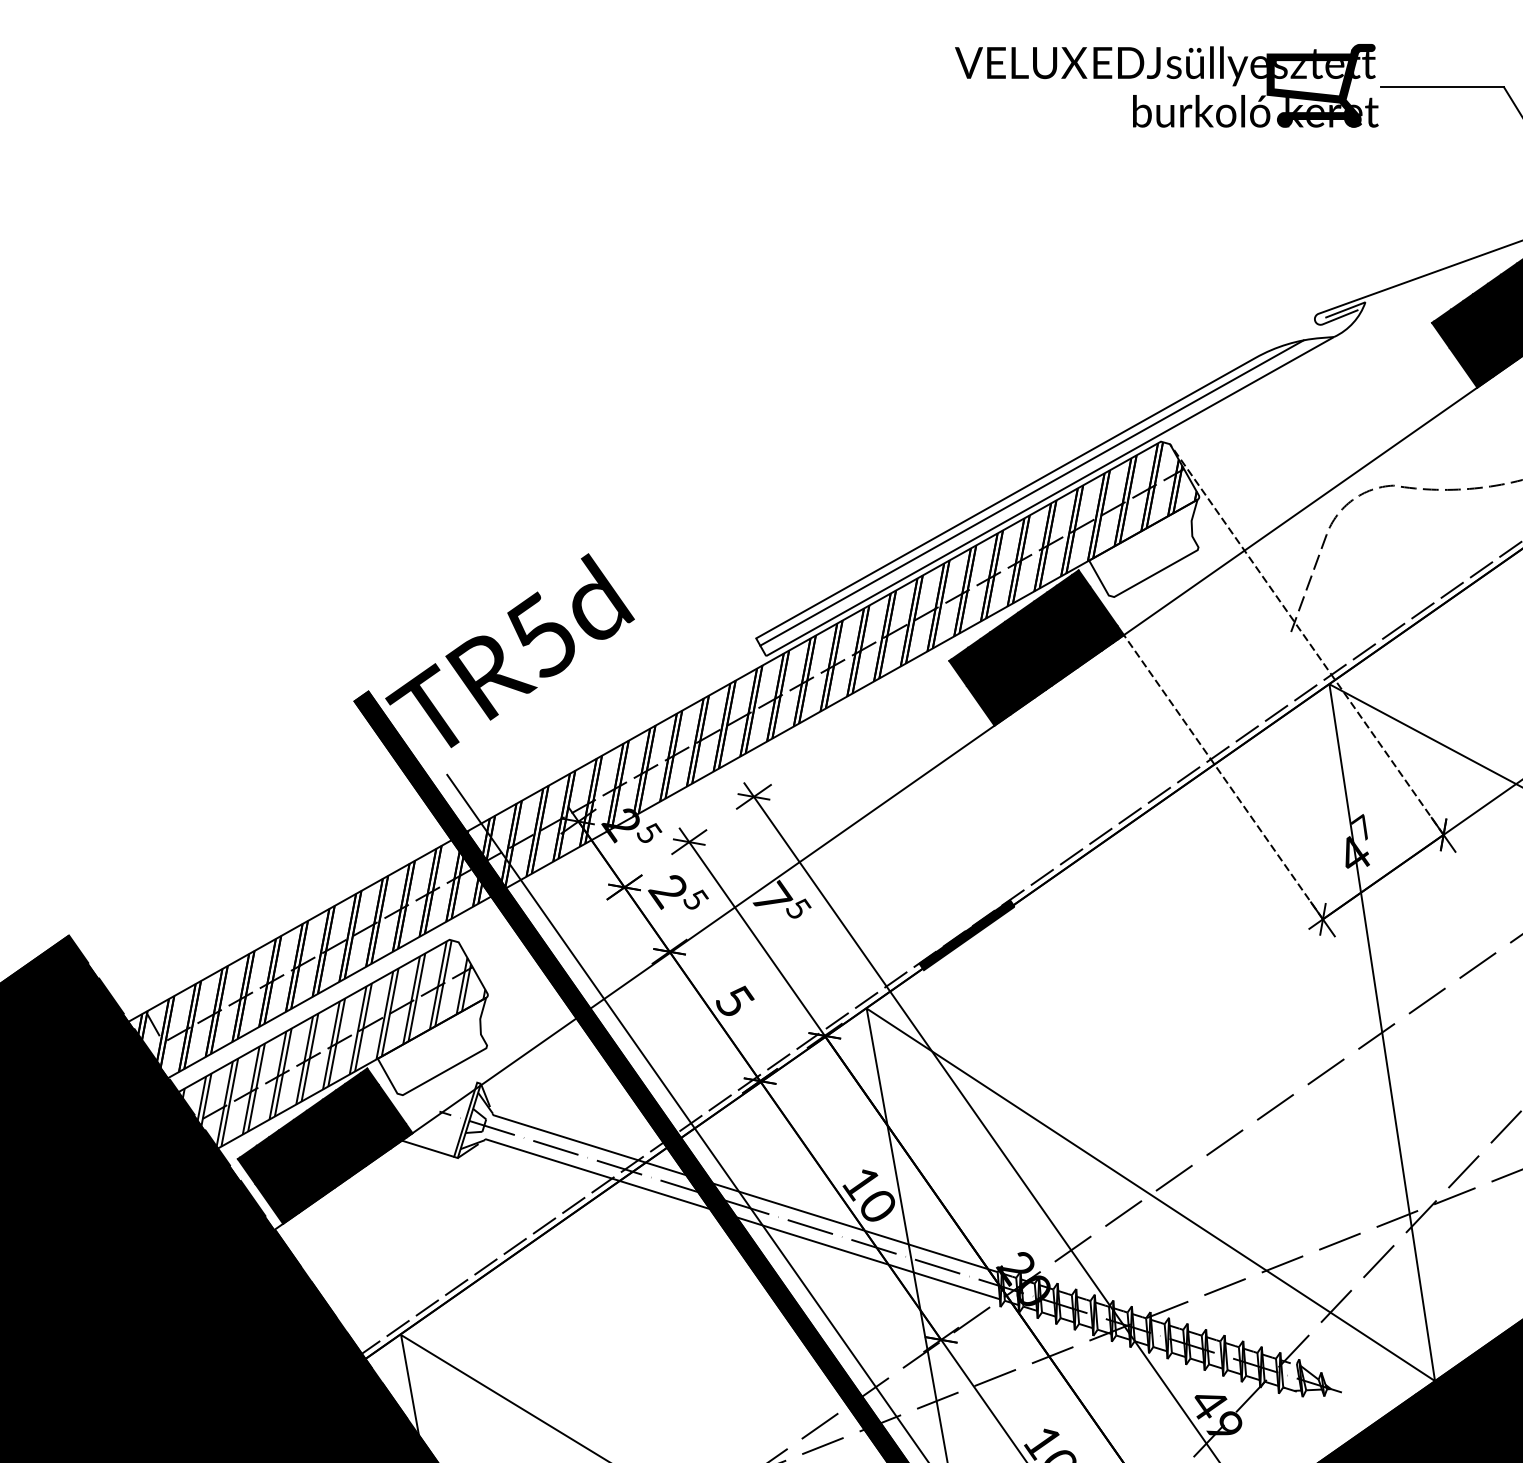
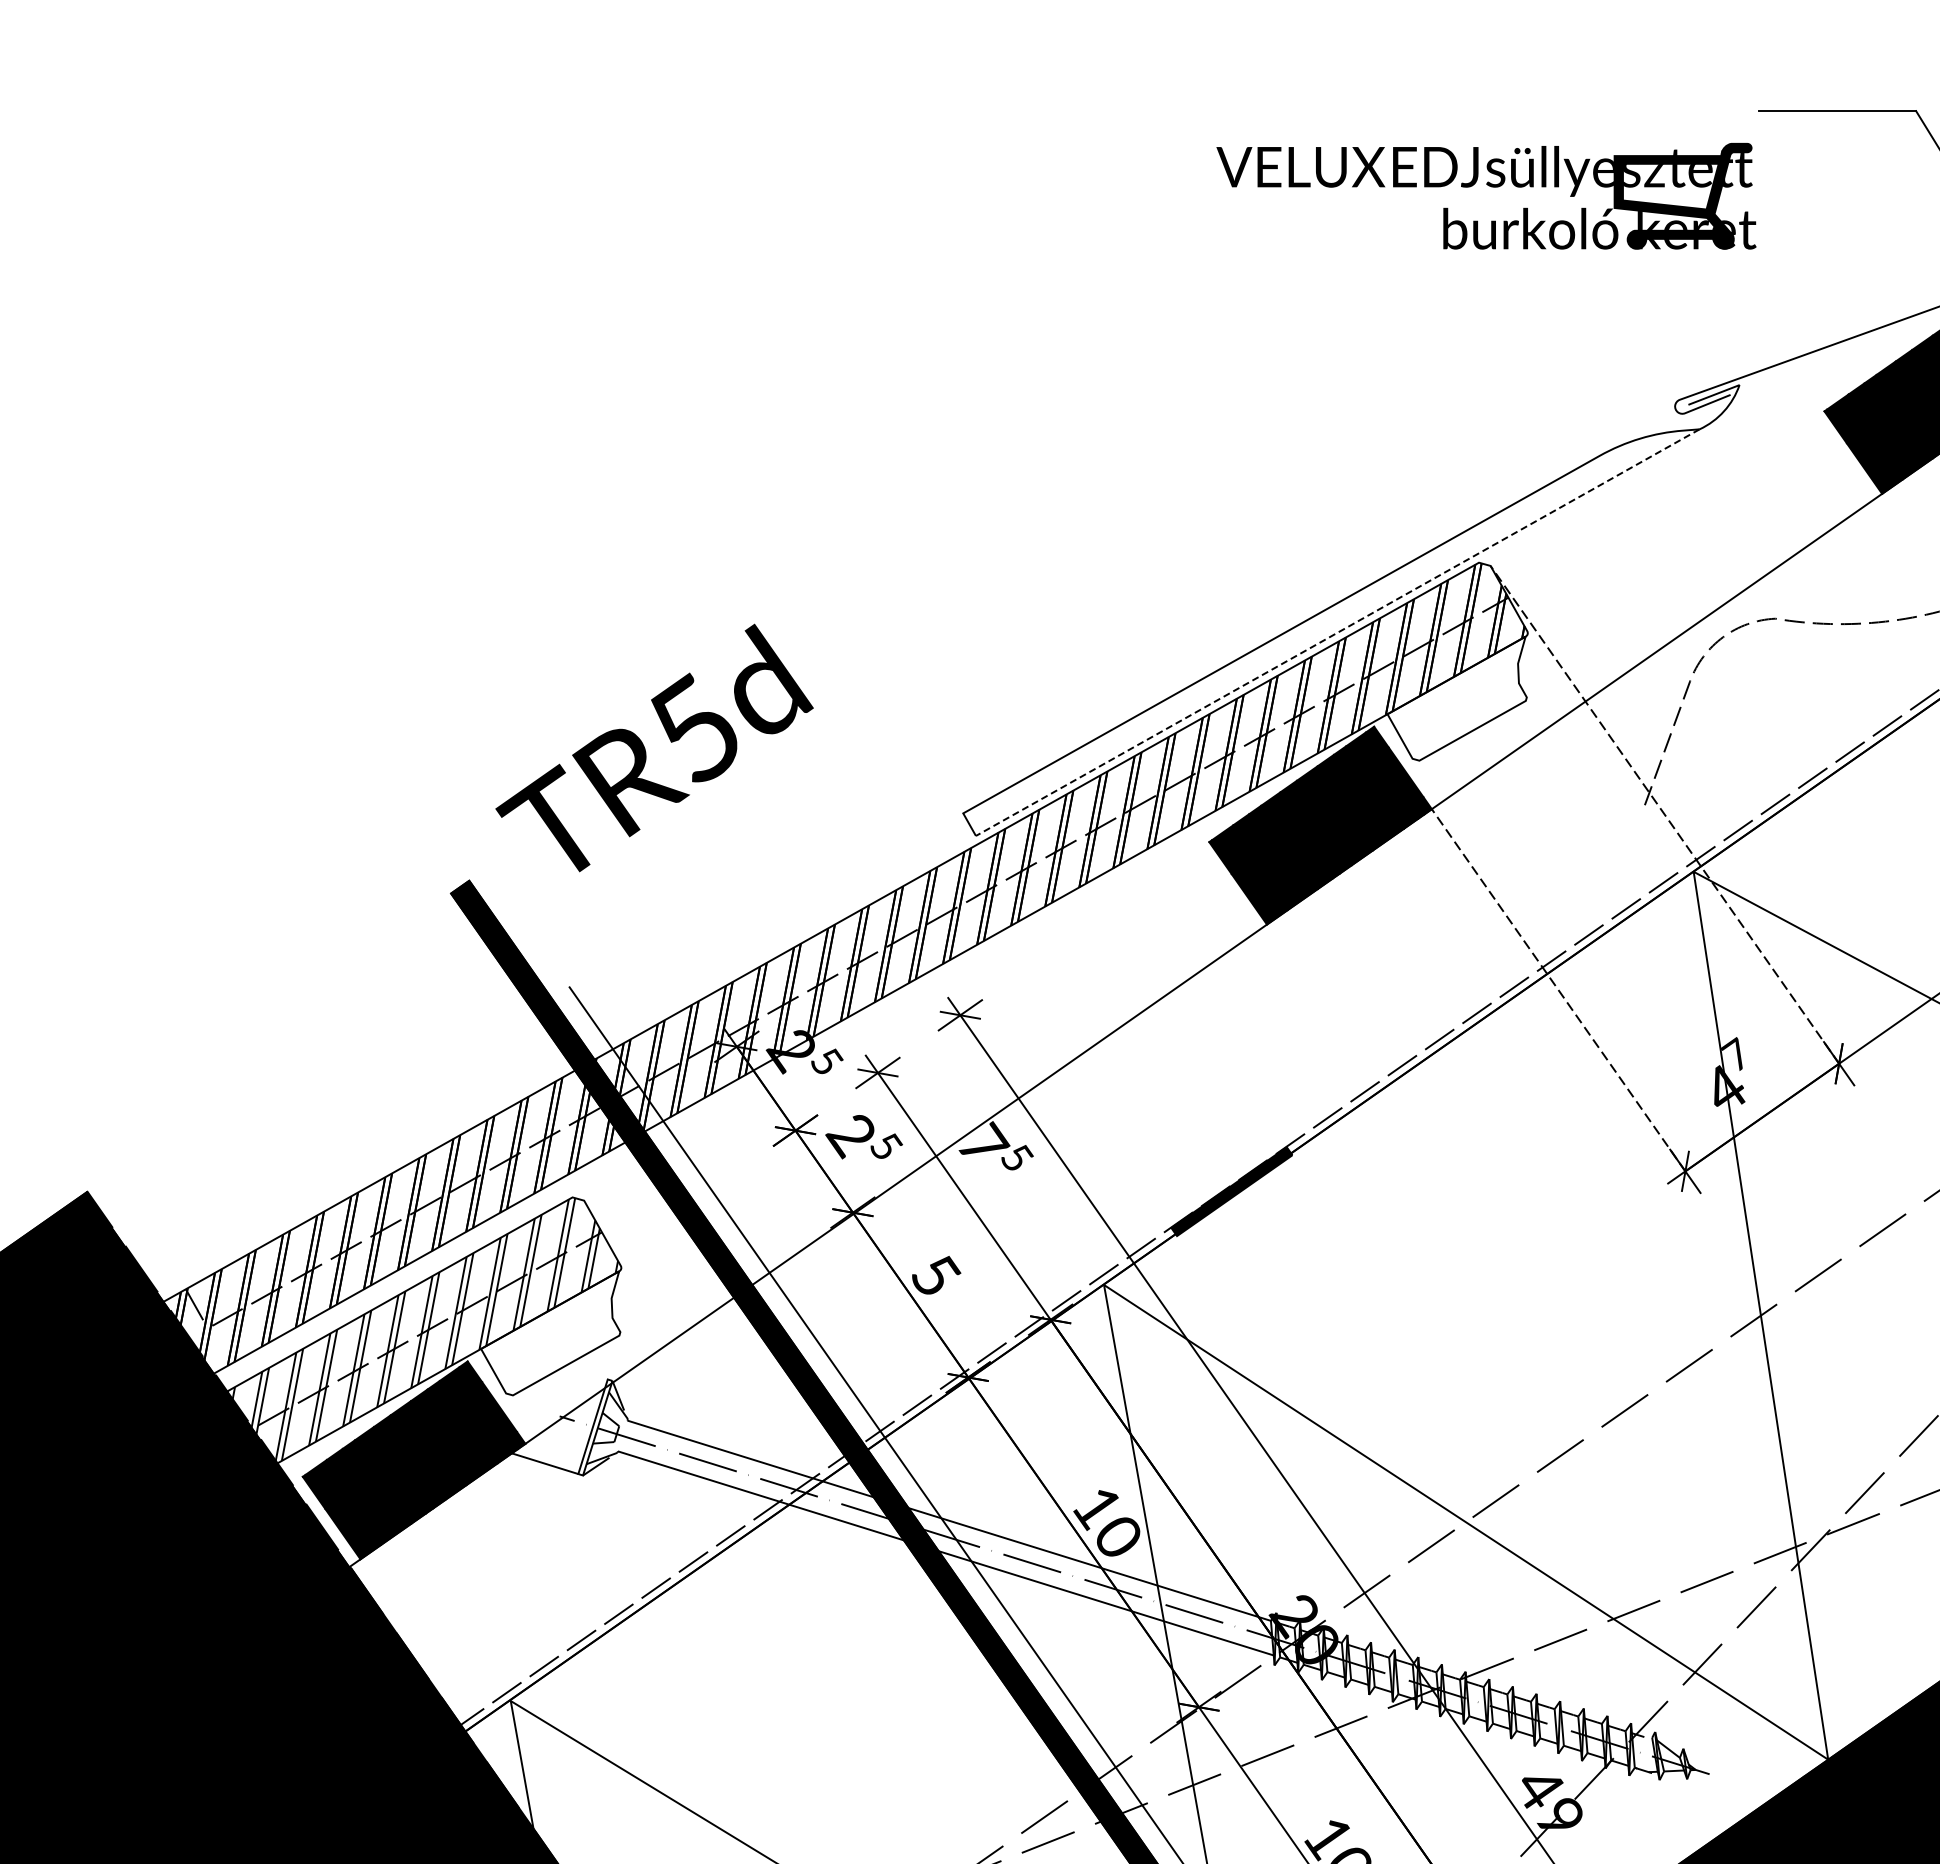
text: (1166, 86) -> (1486, 196), moved
line: (1031, 492) -> (1314, 627), removed
line: (1049, 496) -> (1337, 632), solid -> dashed
text: (509, 650) -> (654, 747), moved

